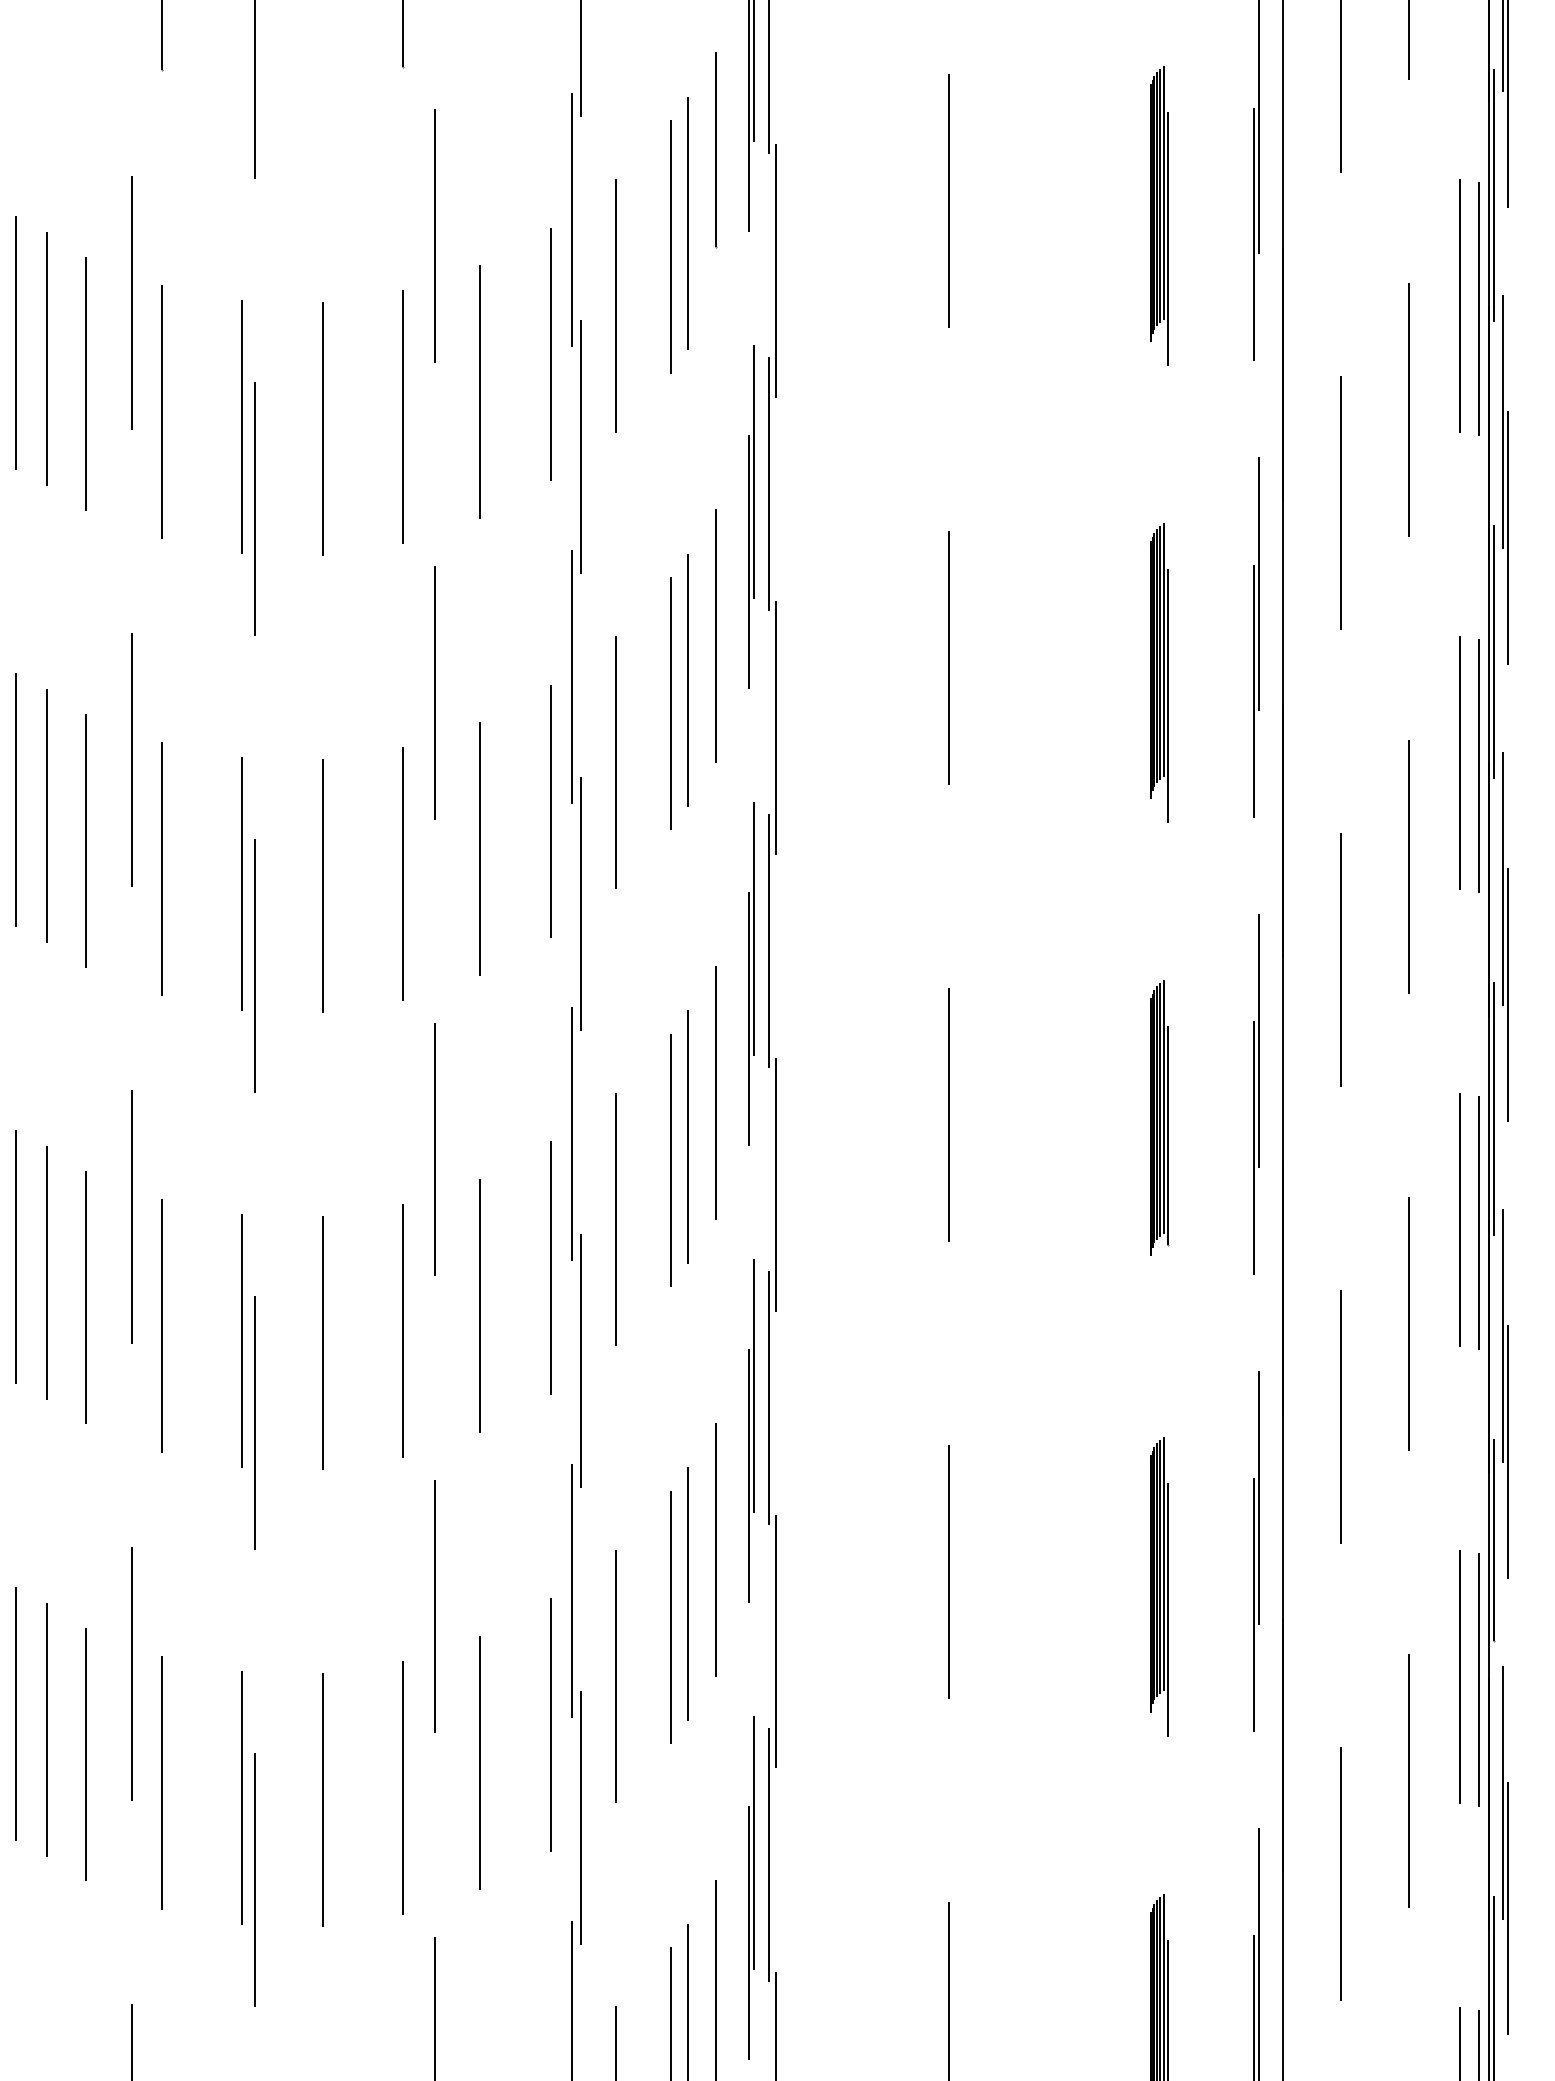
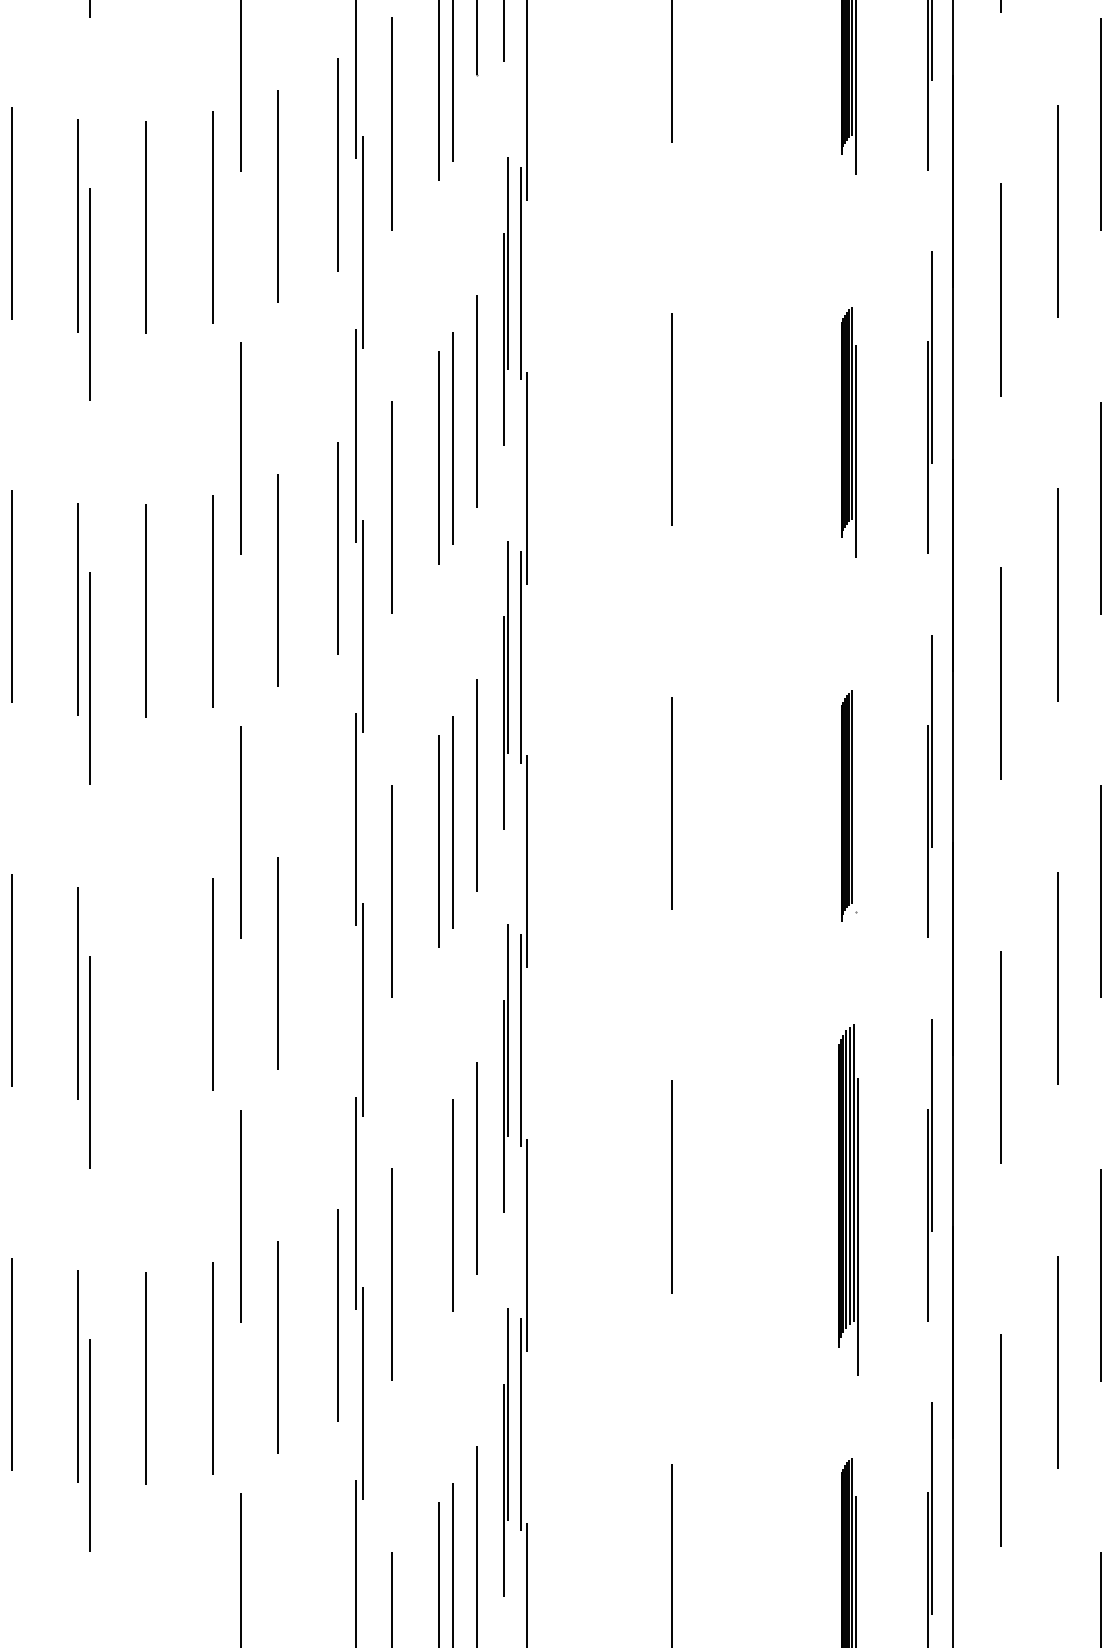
line: (1167, 1135) -> (855, 820), removed
line: (551, 1268) -> (338, 932), removed
line: (322, 1342) -> (146, 994), removed
part: (1159, 1586) -> (848, 1199), size x1.4
line: (671, 1617) -> (439, 1225), removed

